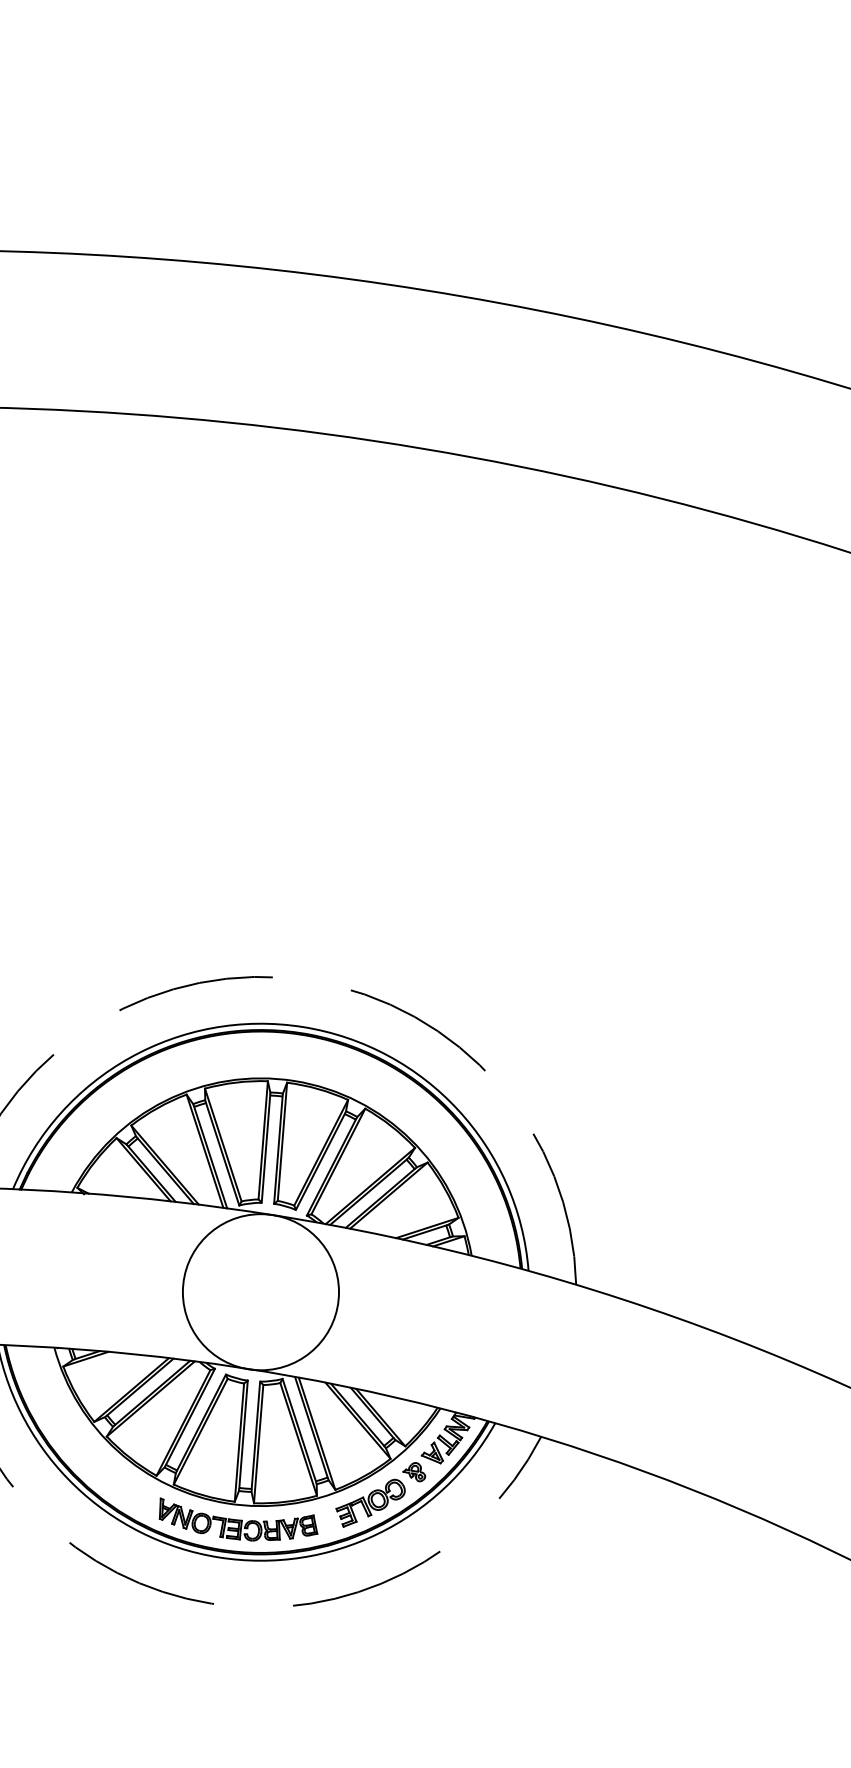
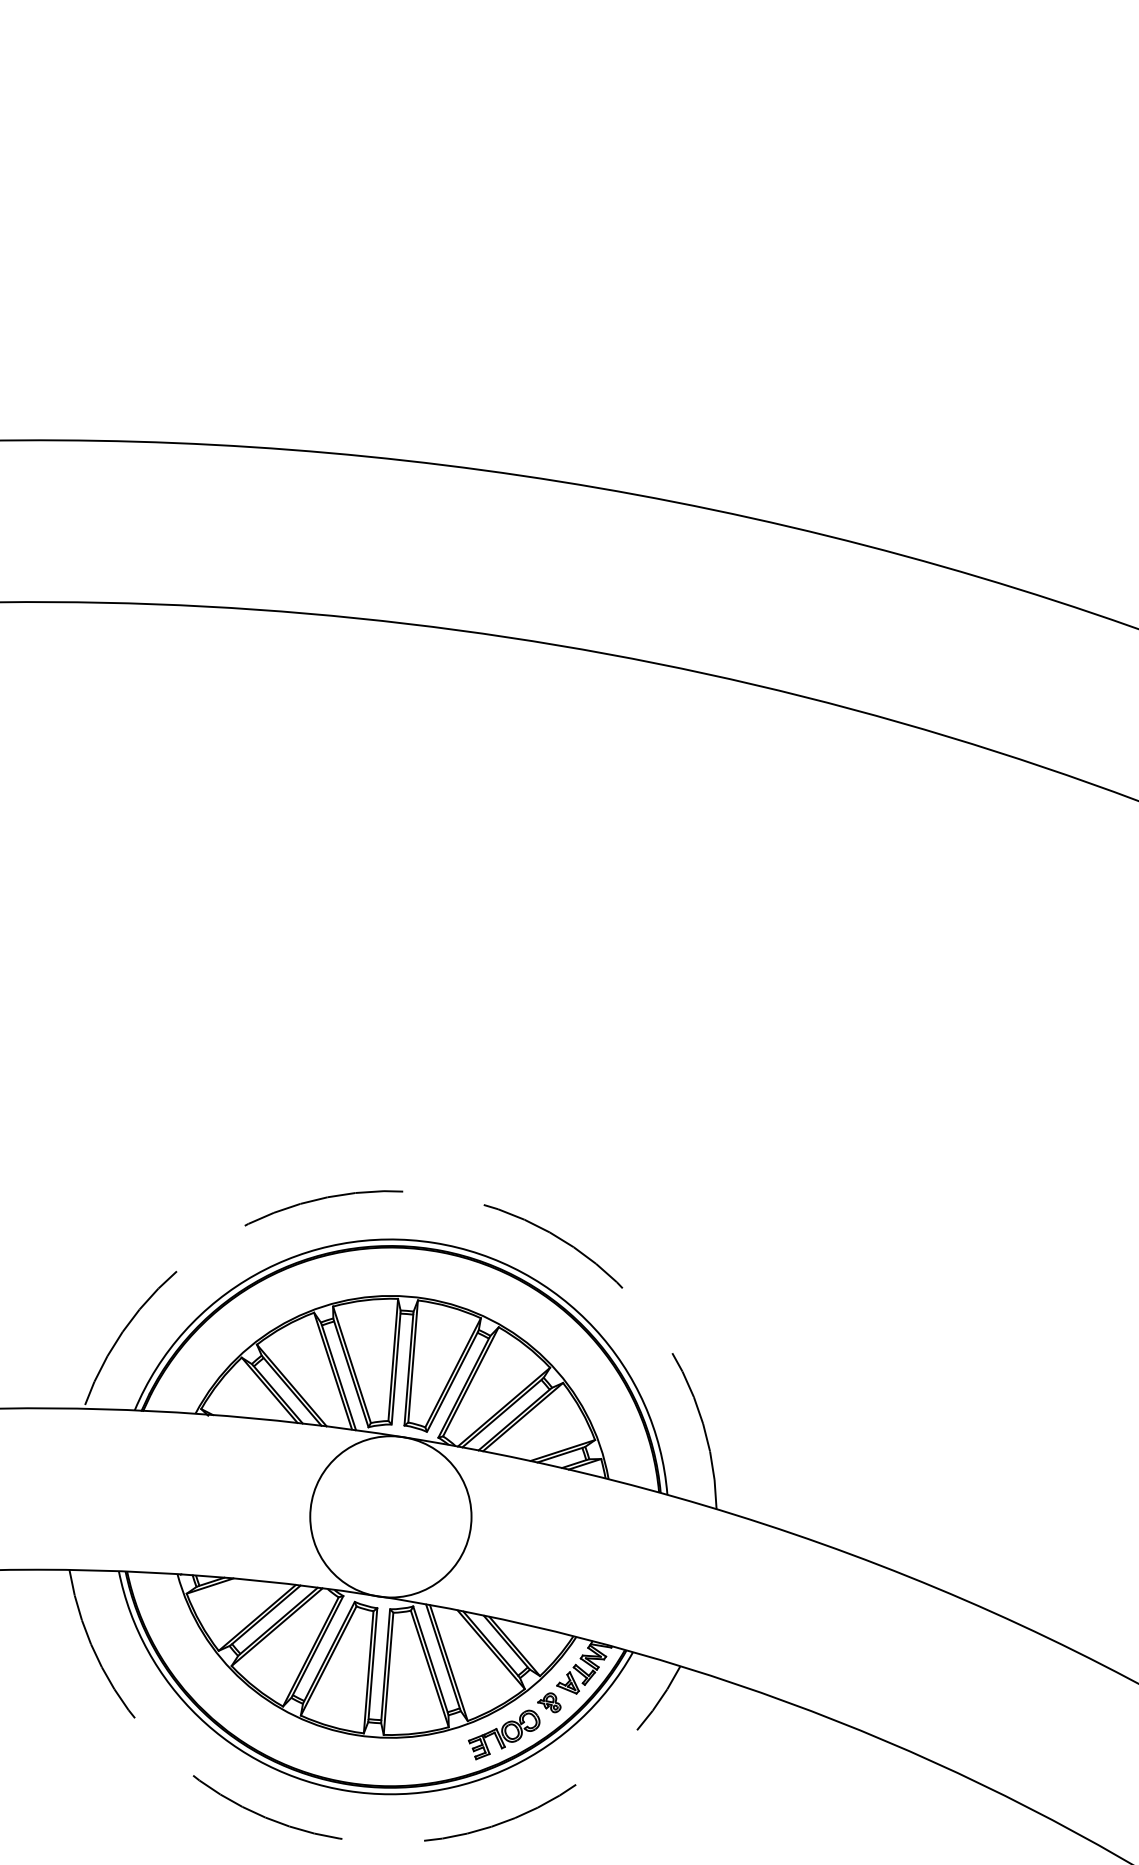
part: (238, 1519) -> (367, 1751), removed

